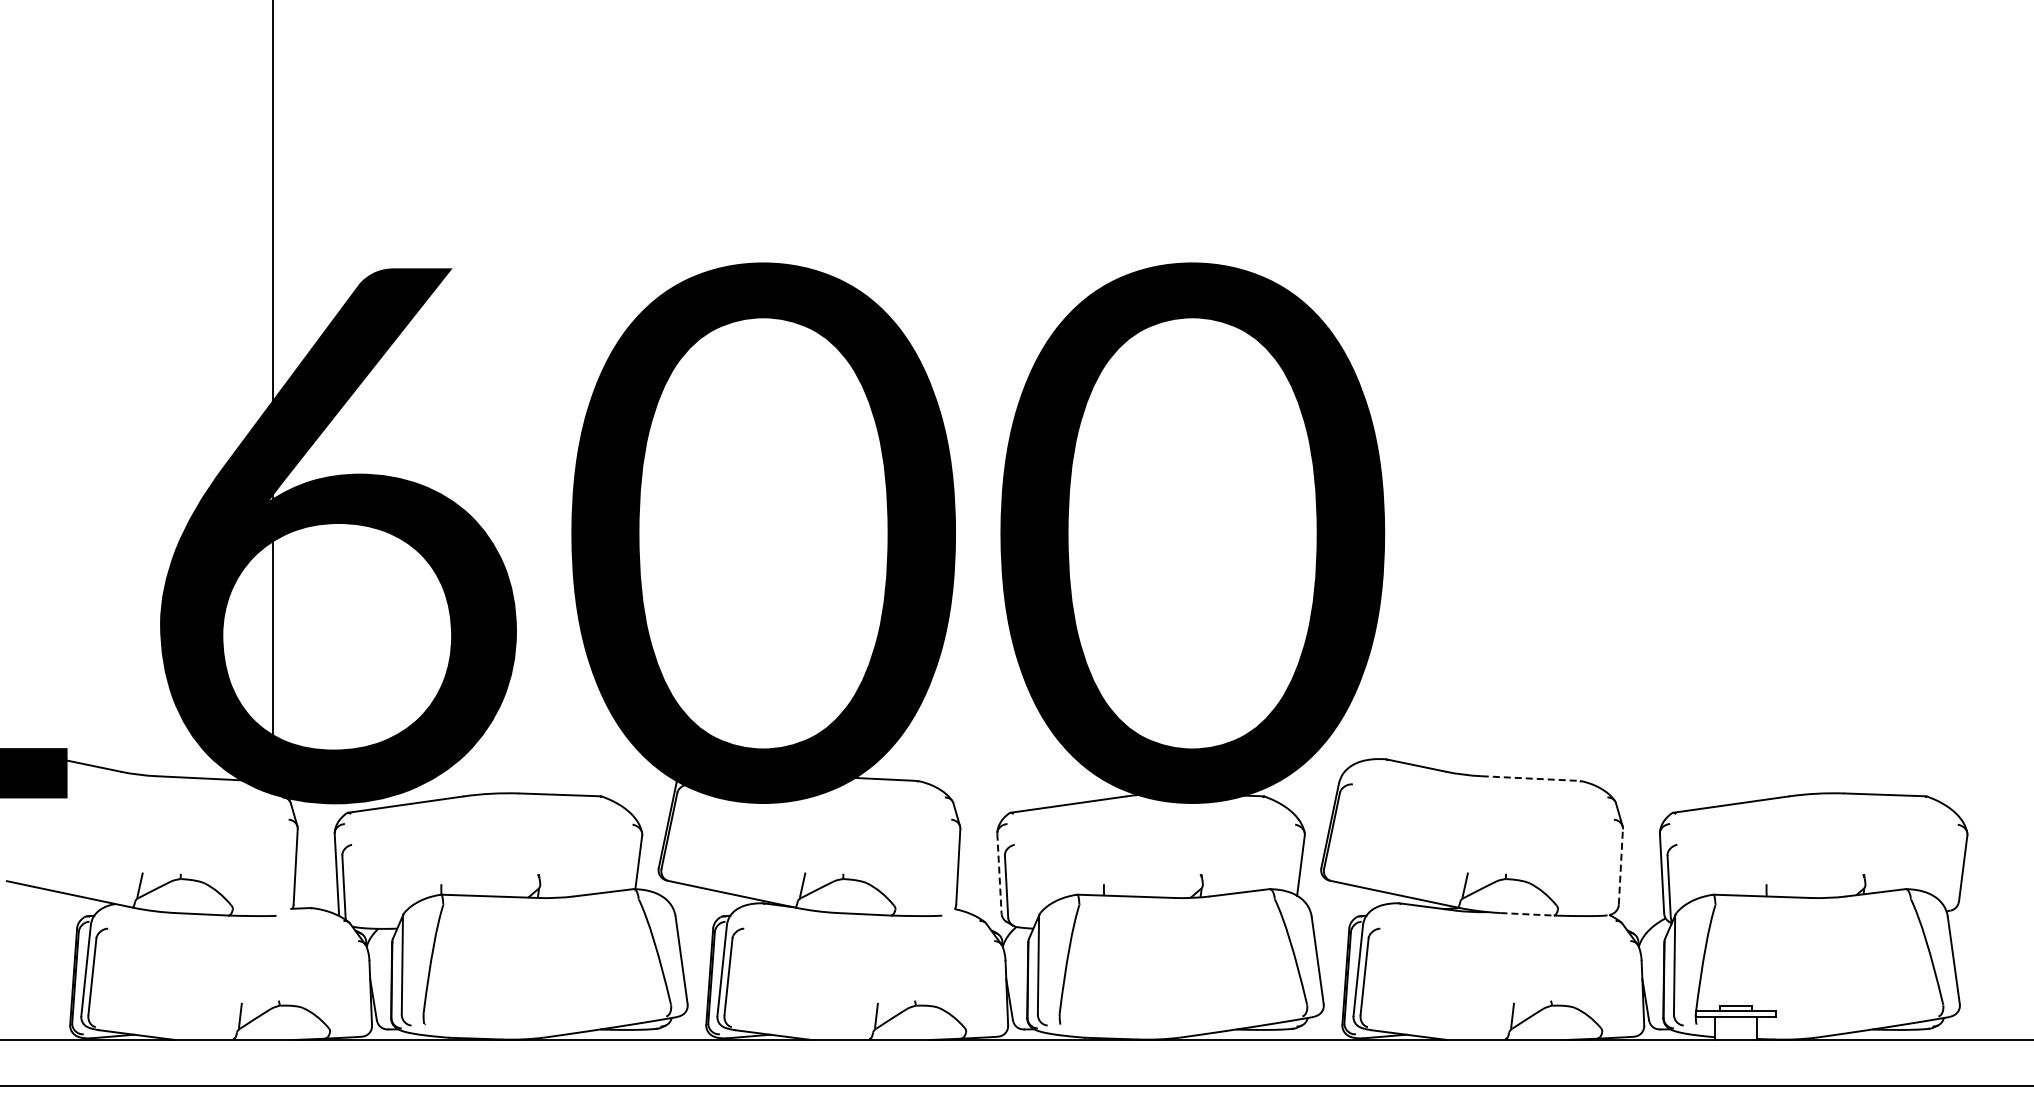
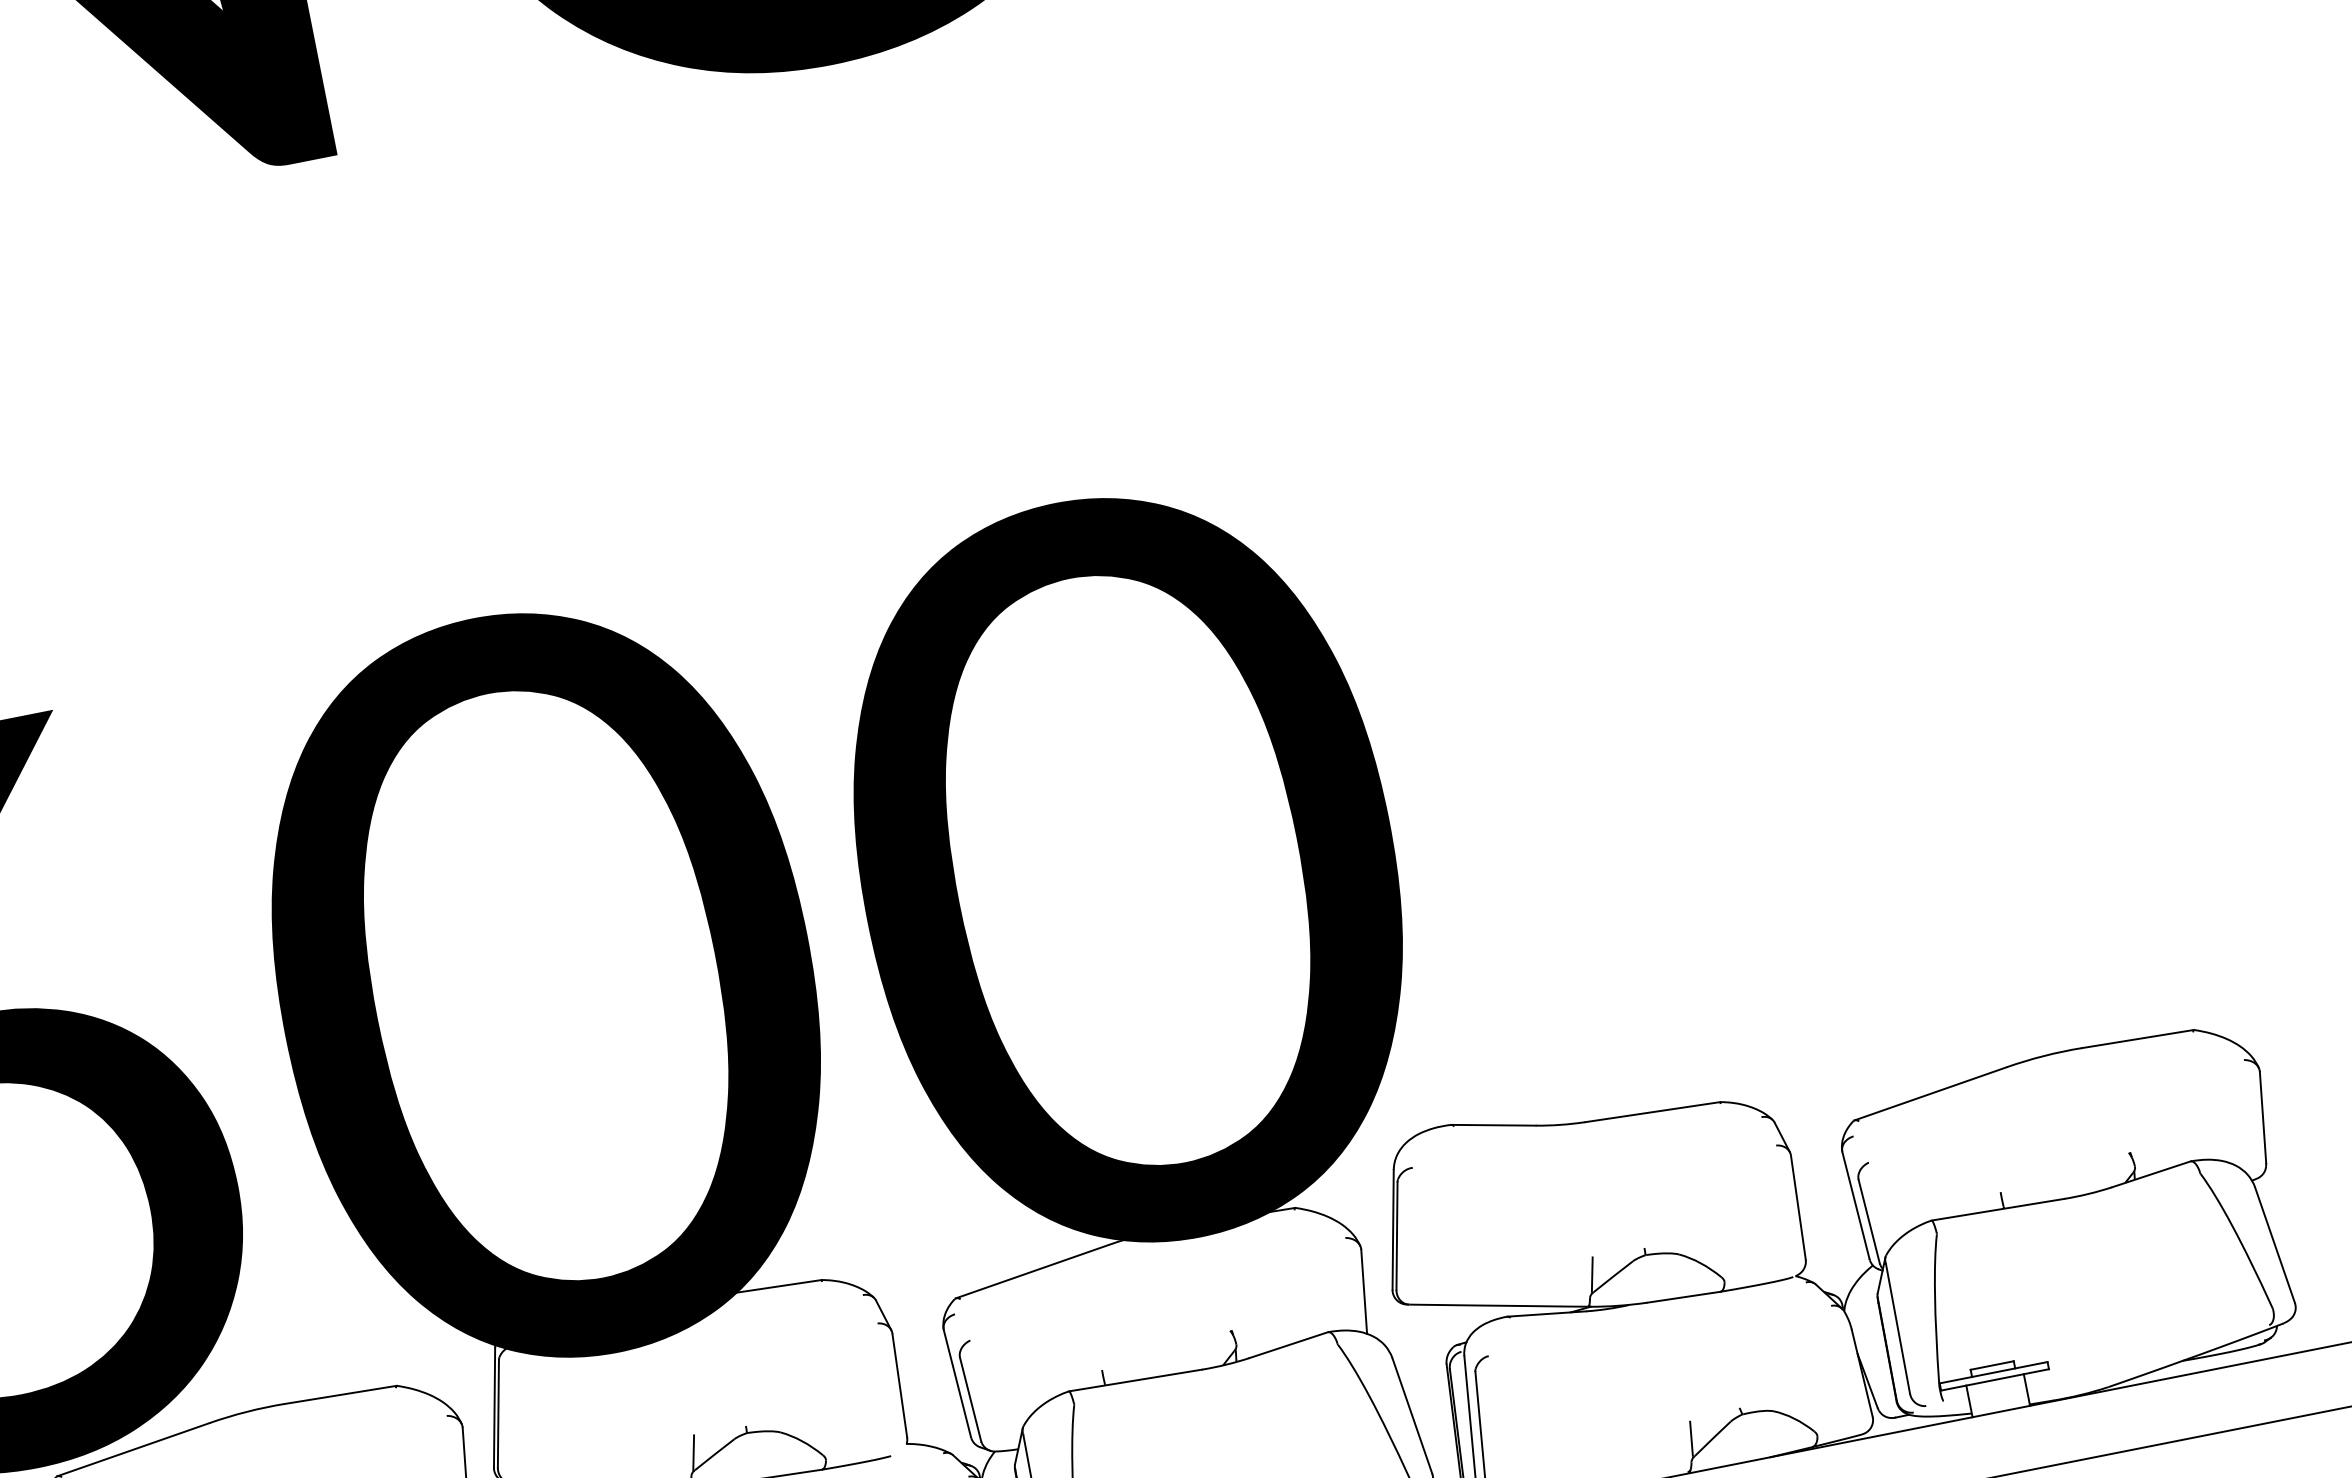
line: (1531, 778) -> (1653, 1111), dashed -> solid
line: (1620, 867) -> (1798, 1208), dashed -> solid
line: (999, 873) -> (957, 1383), dashed -> solid
line: (1527, 914) -> (1684, 1297), dashed -> solid

